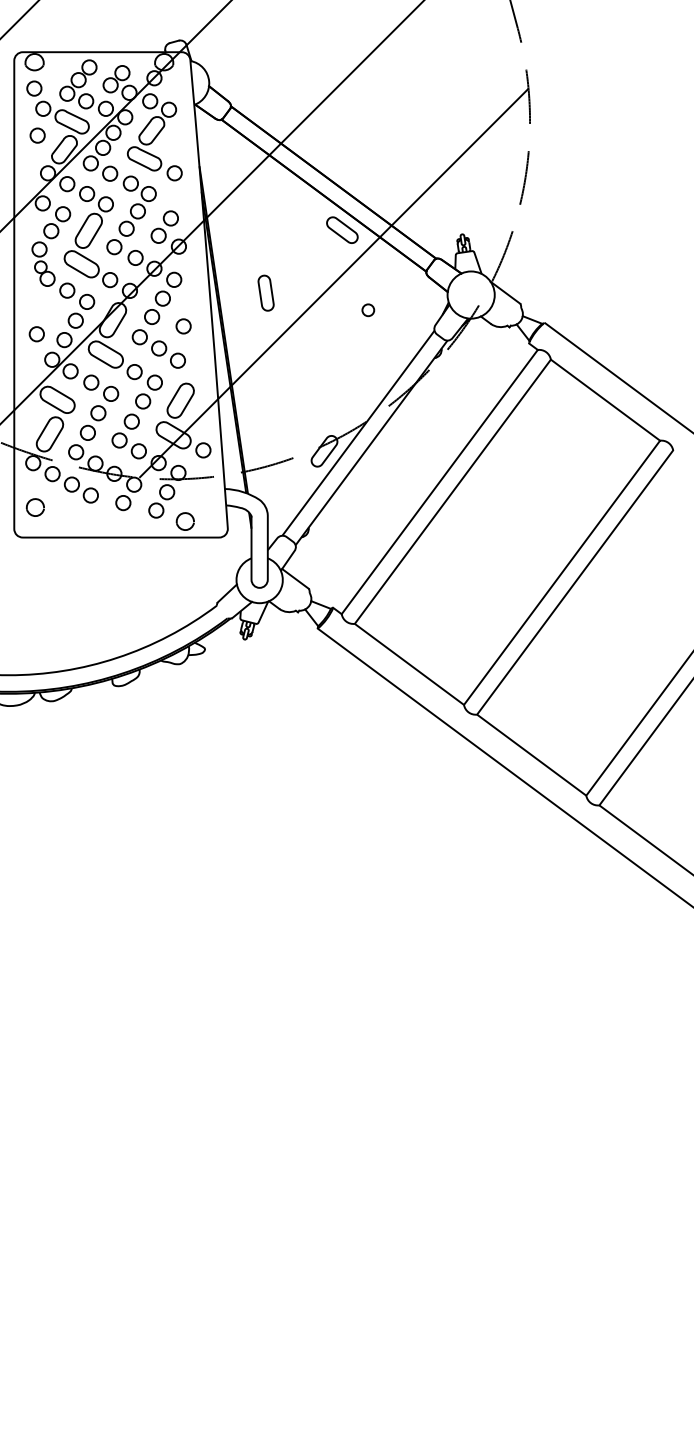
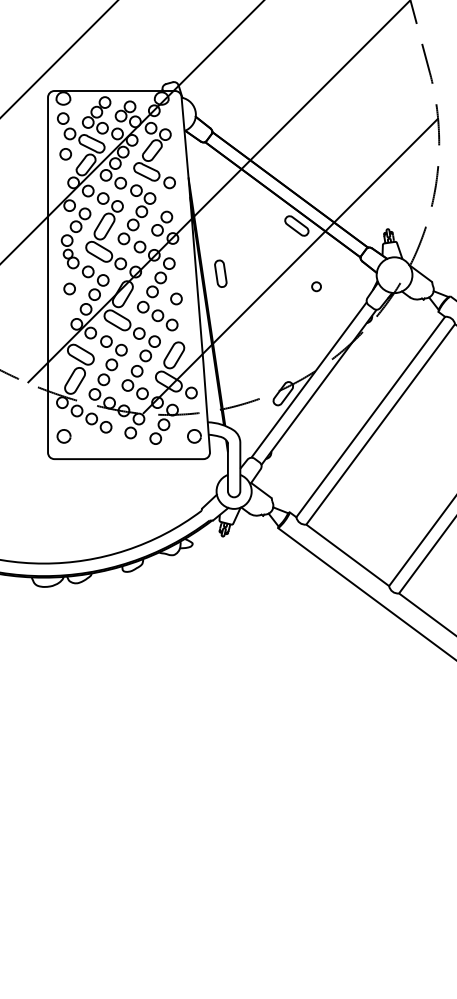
part: (265, 292) -> (220, 273), moved
circle: (36, 334) -> (69, 289), moved
part: (184, 521) -> (193, 436), moved

